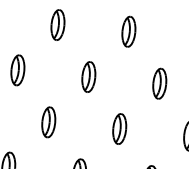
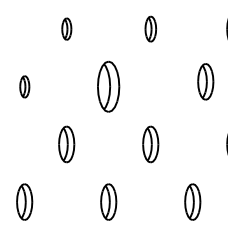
part: (57, 24) -> (66, 28), size x0.6
part: (128, 31) -> (150, 28), size x0.7
part: (17, 70) -> (24, 86), size x0.6
part: (88, 76) -> (108, 86), size x1.4
part: (159, 83) -> (205, 81), moved

